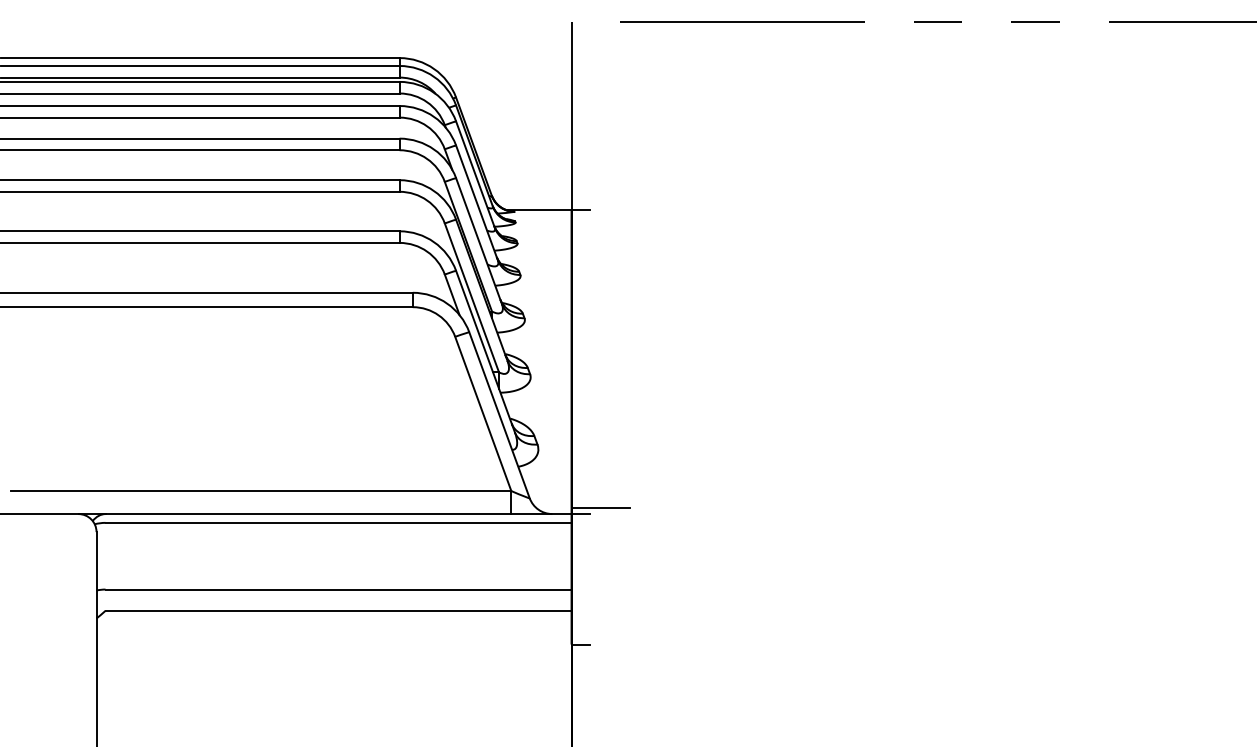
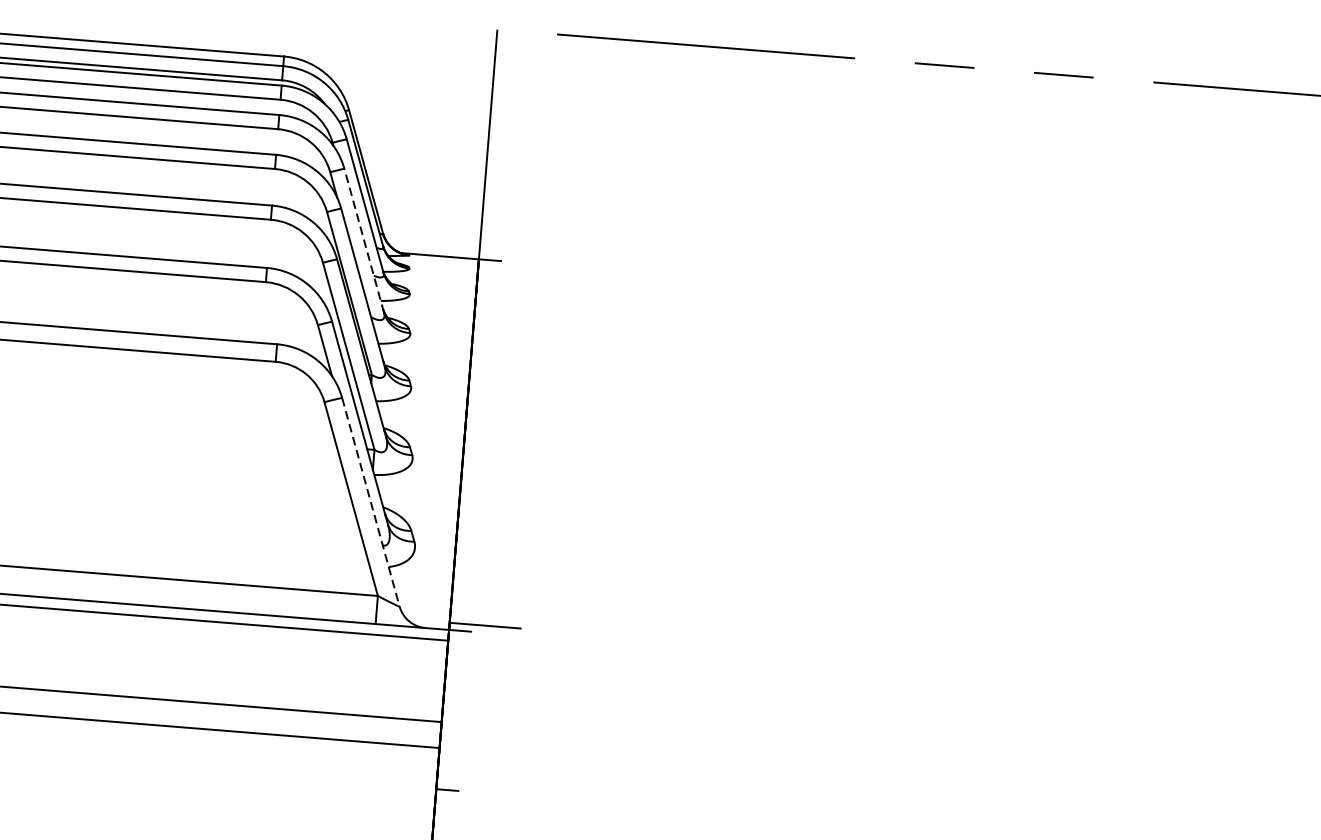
line: (476, 202) -> (363, 240), solid -> dashed
line: (499, 415) -> (370, 502), solid -> dashed

